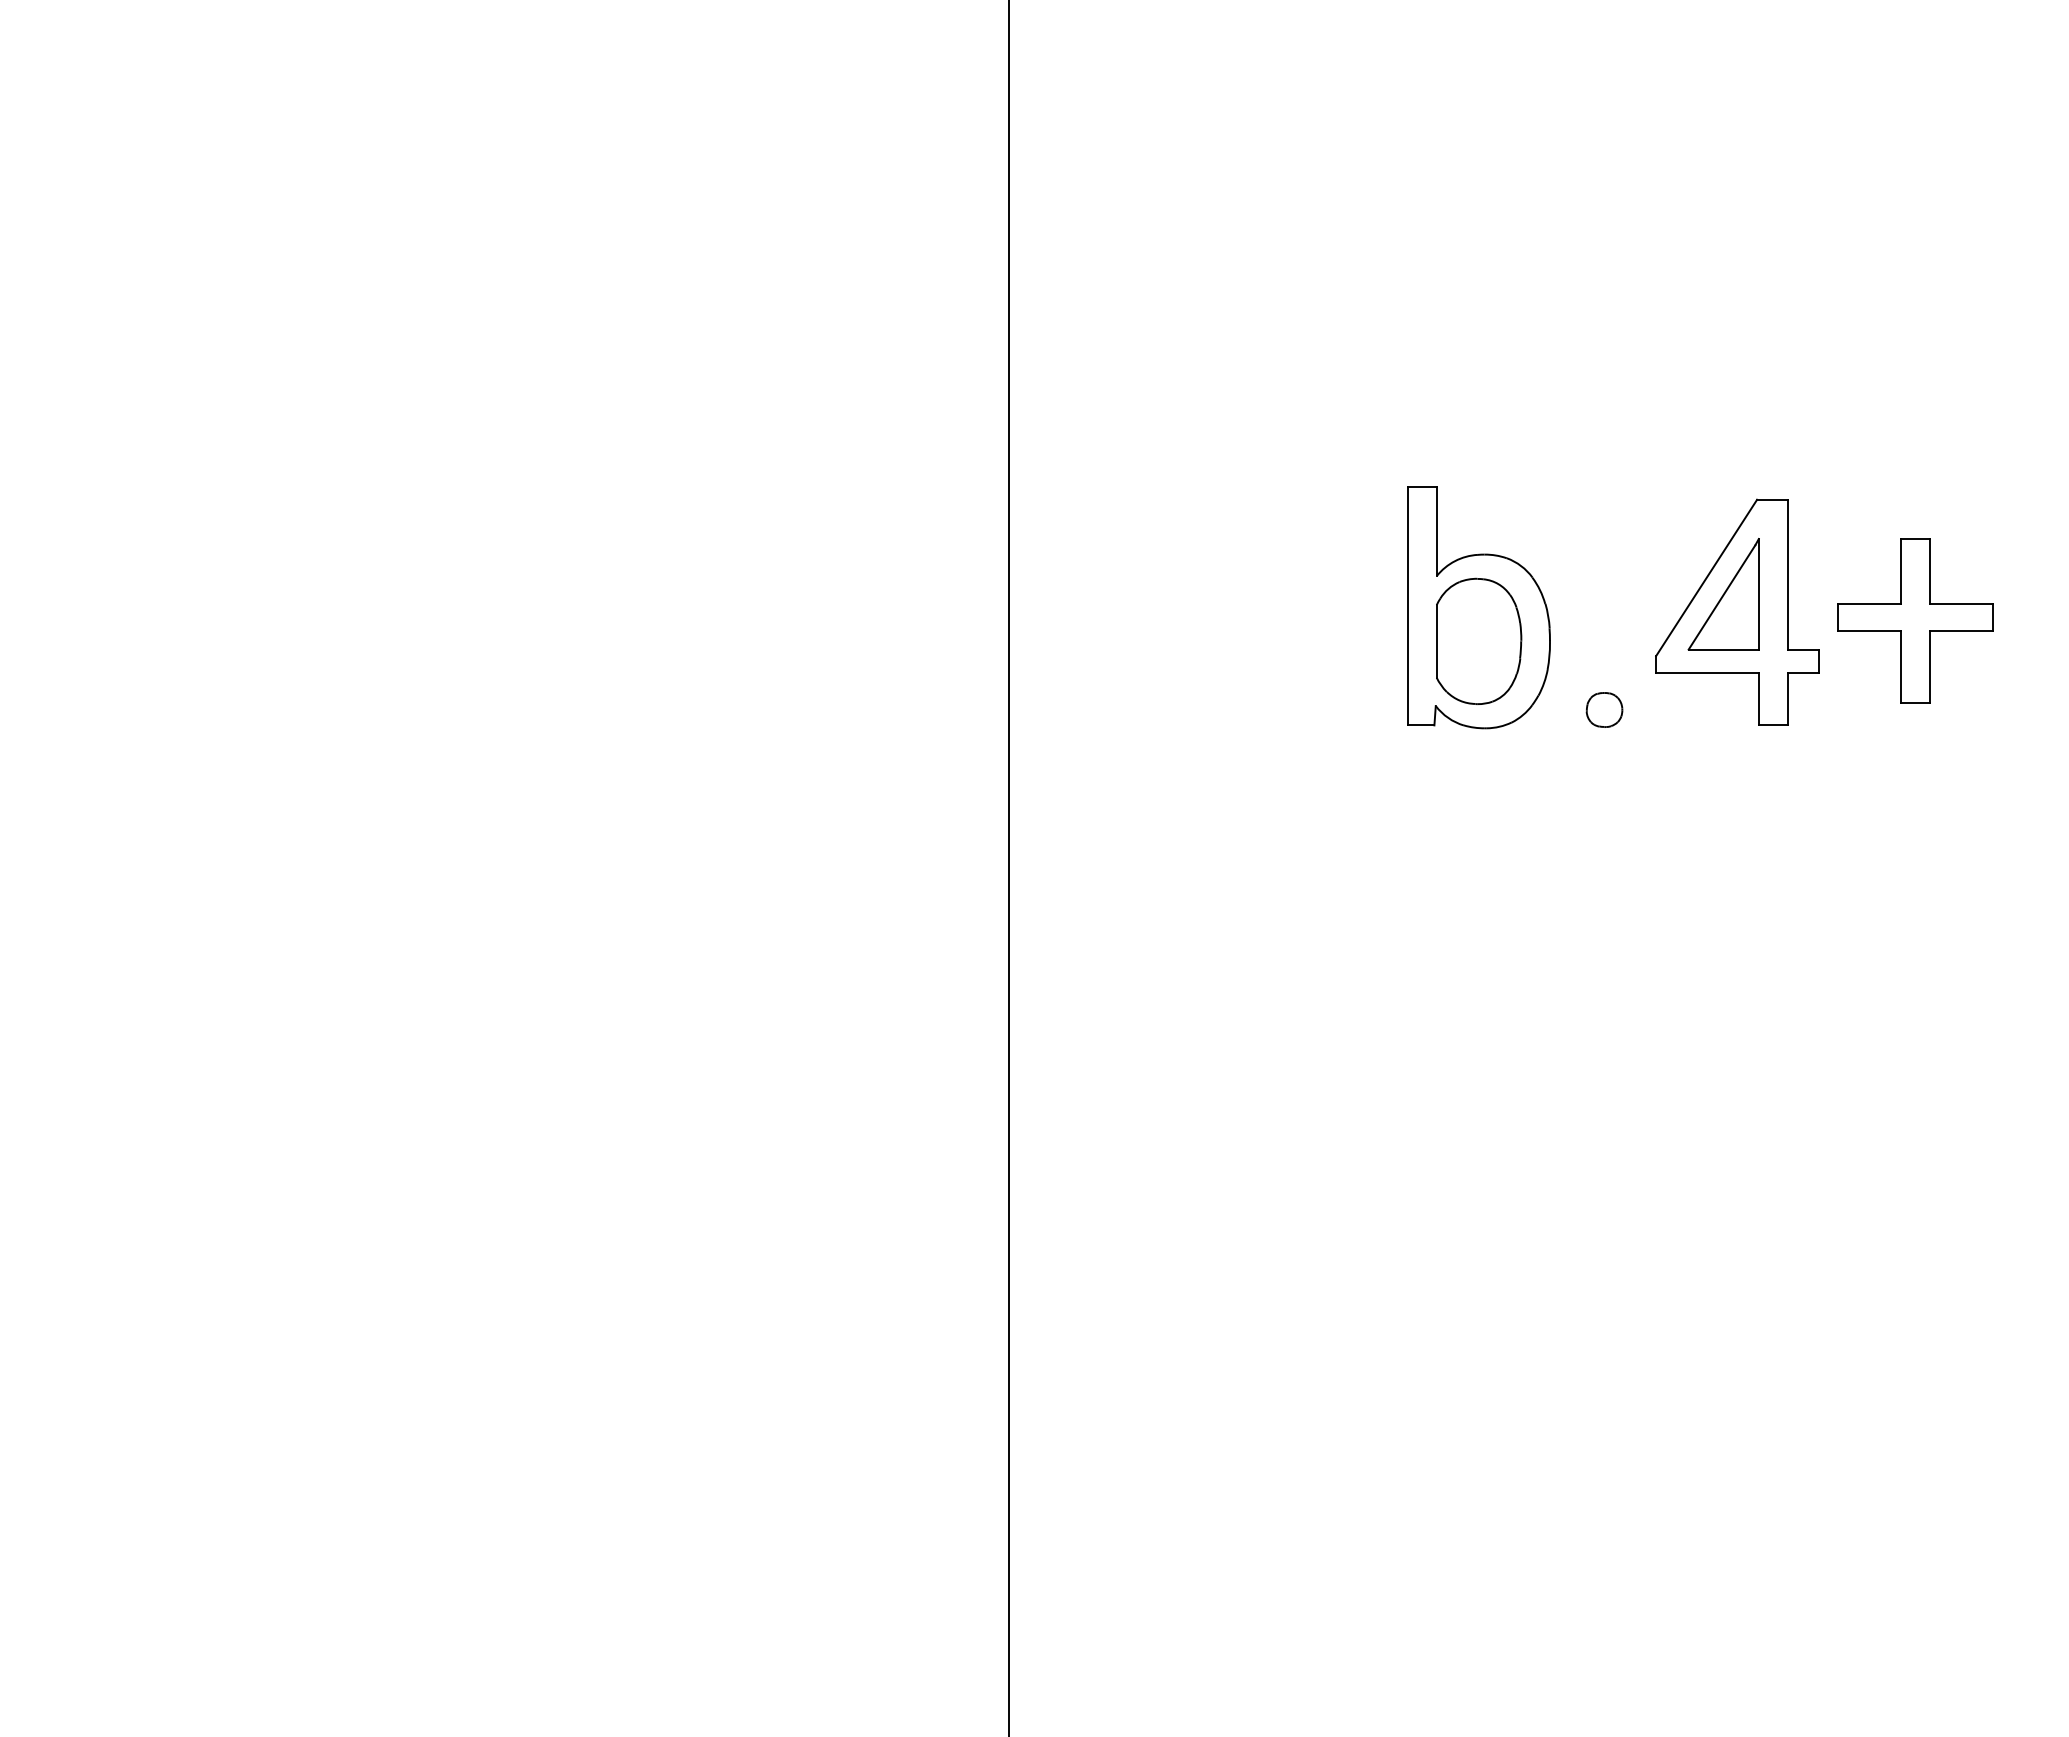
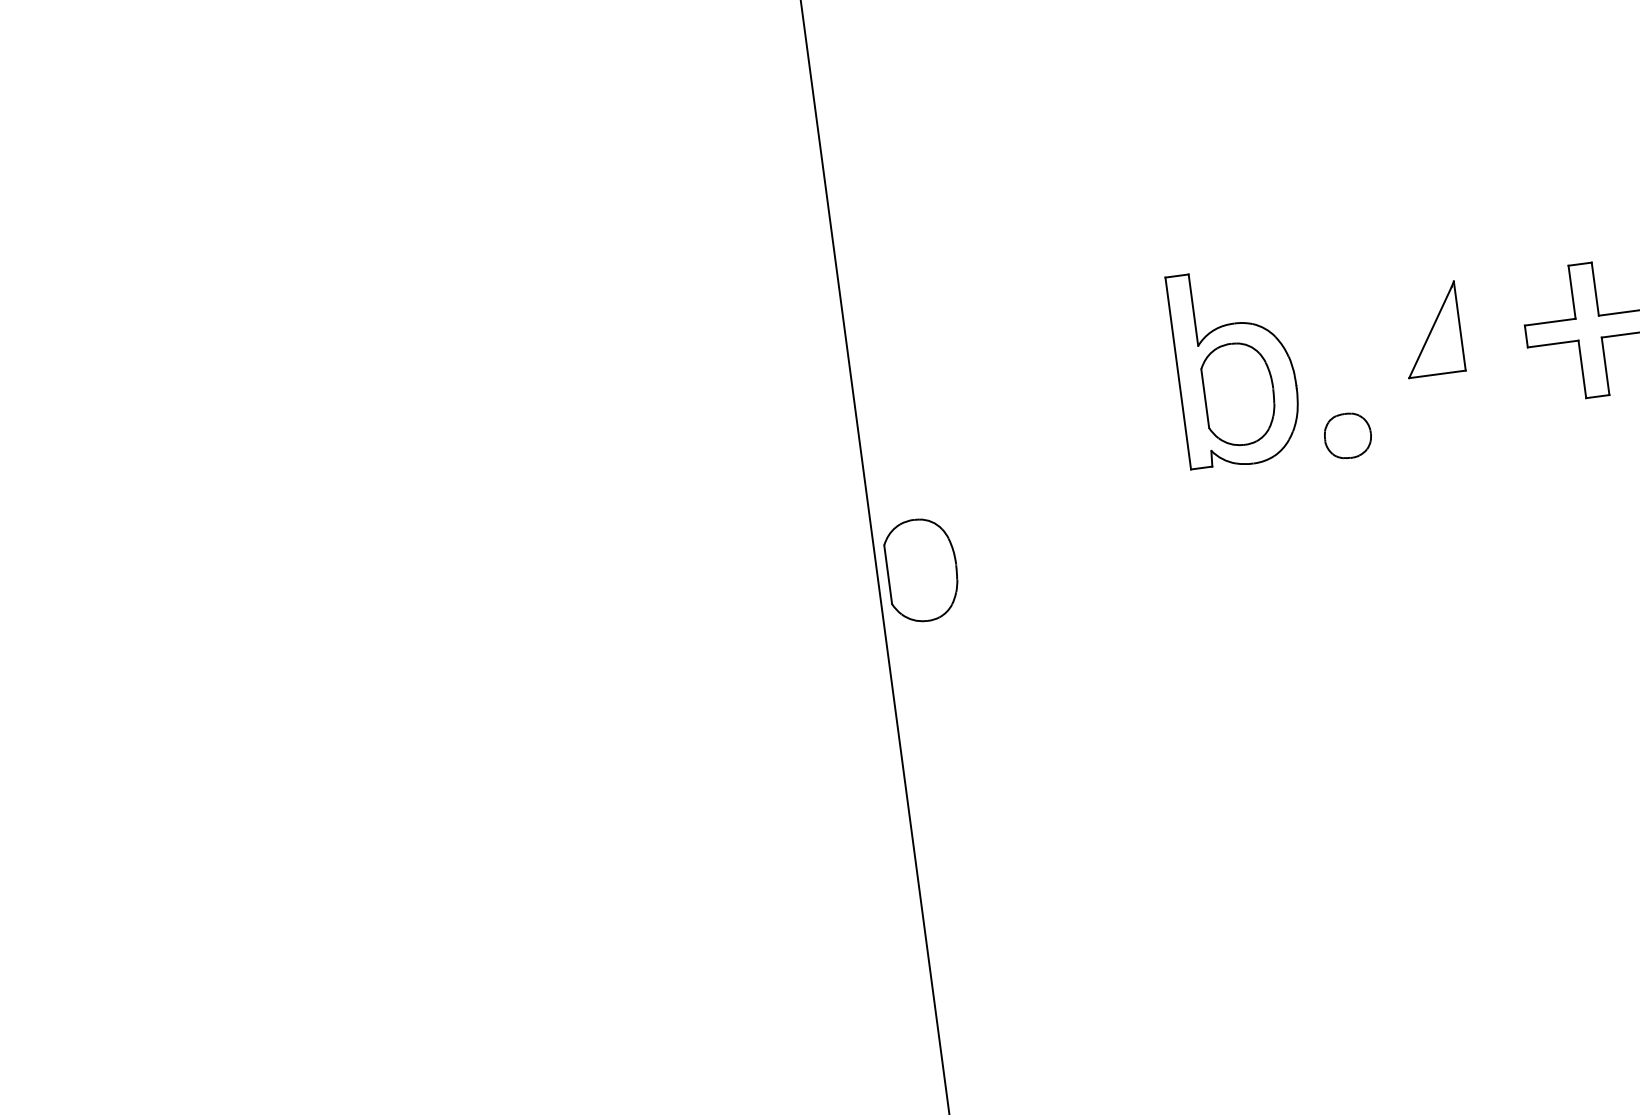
part: (1737, 611) -> (1444, 342), removed
part: (1604, 709) -> (1347, 435), size x1.6
part: (1064, 803) -> (922, 569), added

